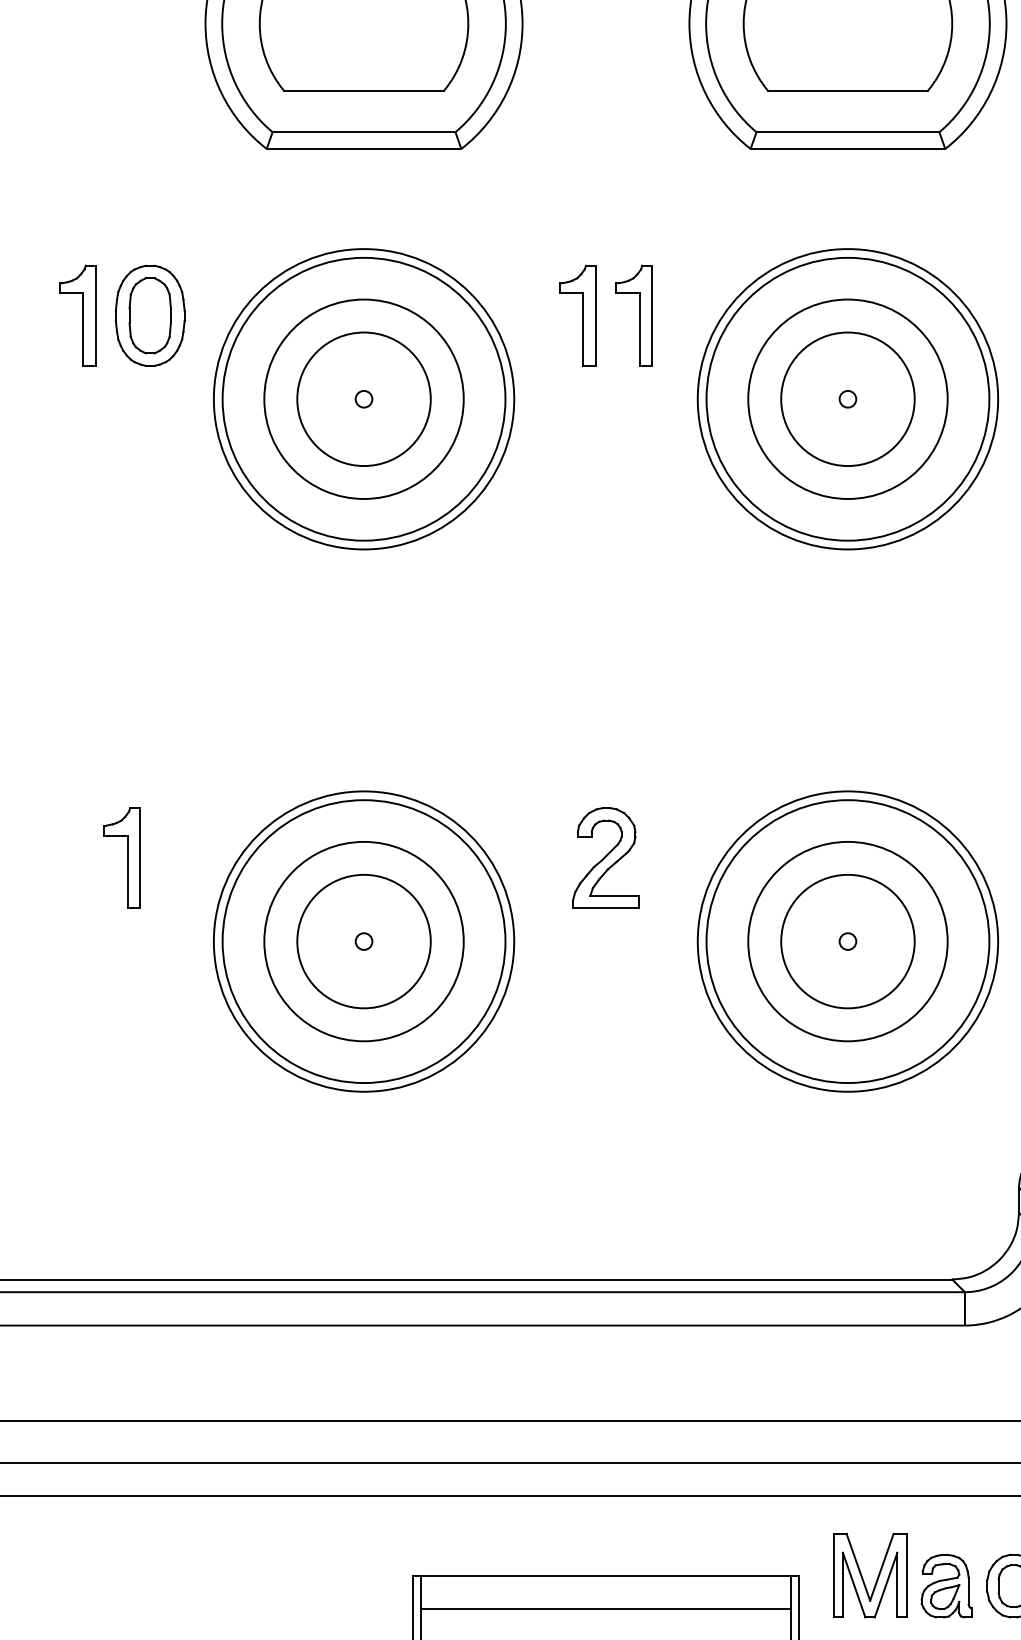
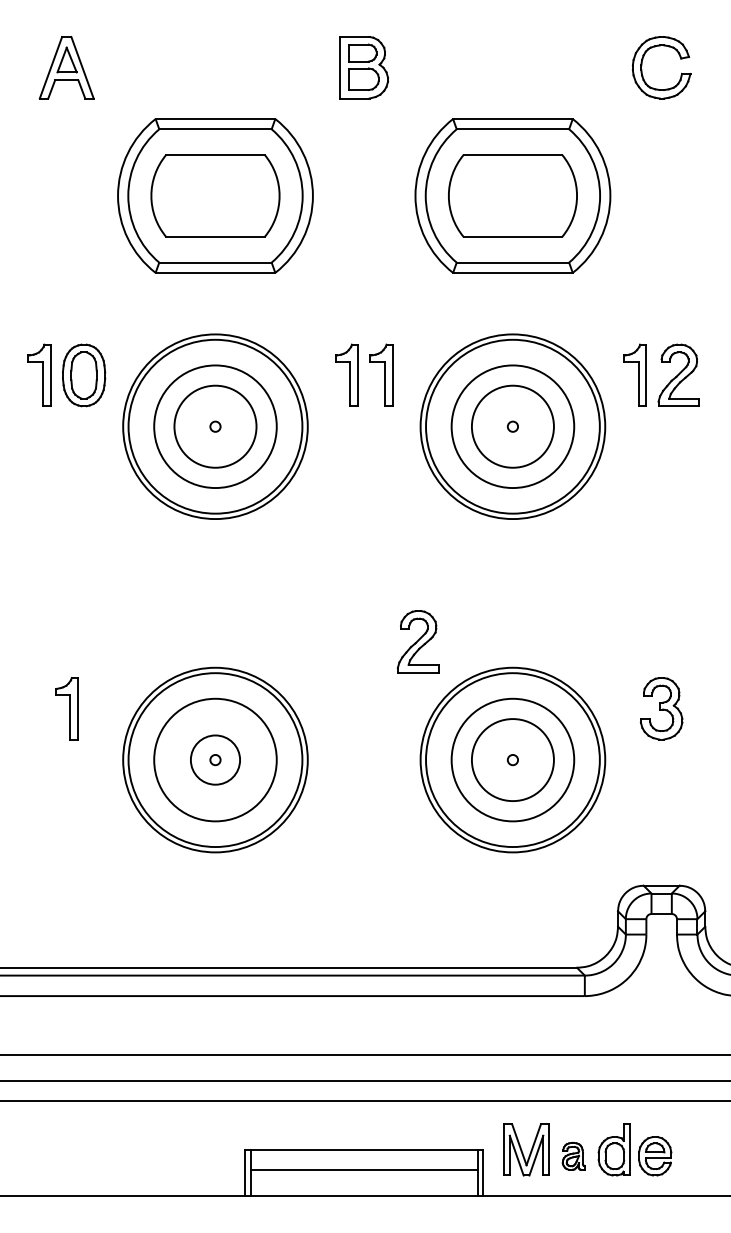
part: (604, 857) -> (417, 641), moved
circle: (364, 942) -> (215, 760), size x0.6
part: (946, 1586) -> (573, 1156), size x0.7

